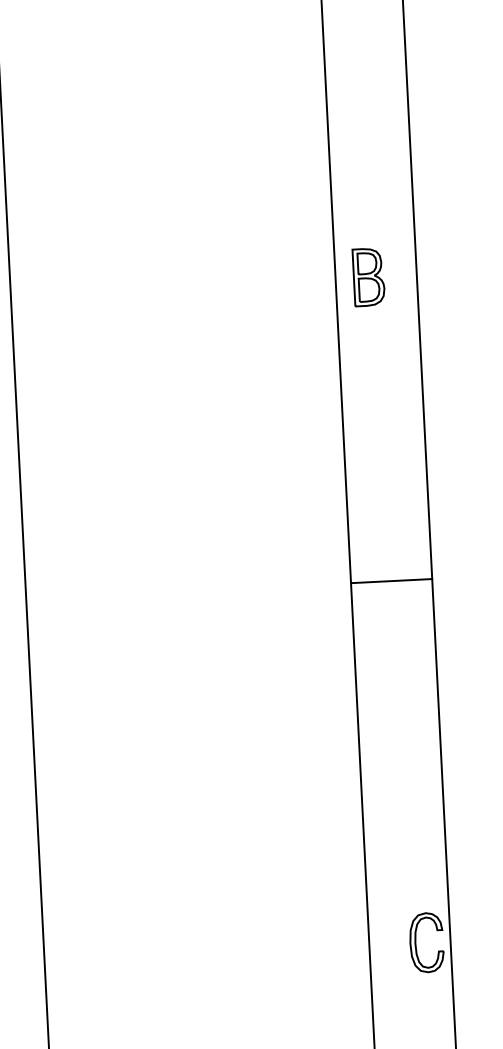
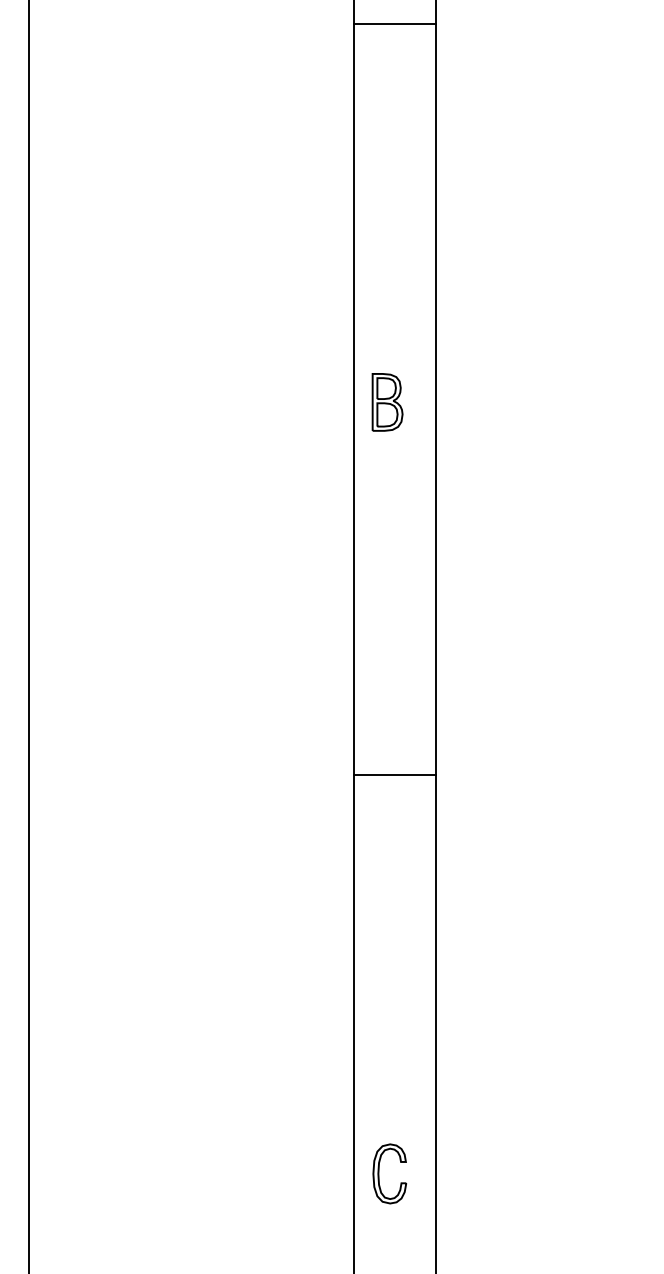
part: (368, 277) -> (387, 402), moved
line: (391, 580) -> (394, 774), moved
part: (416, 942) -> (379, 1173), moved

